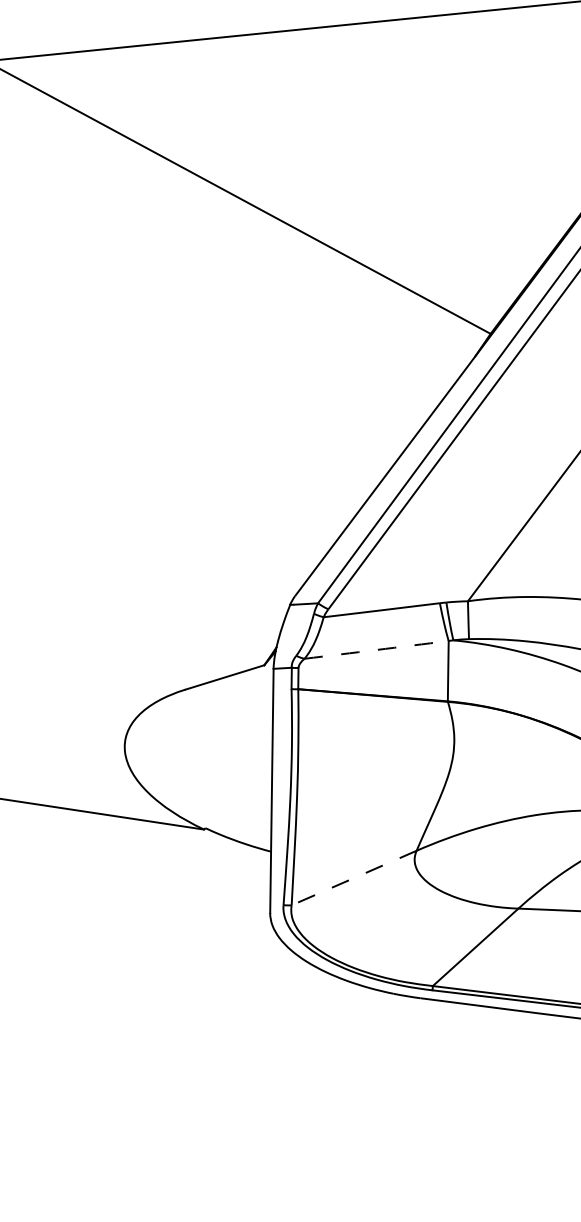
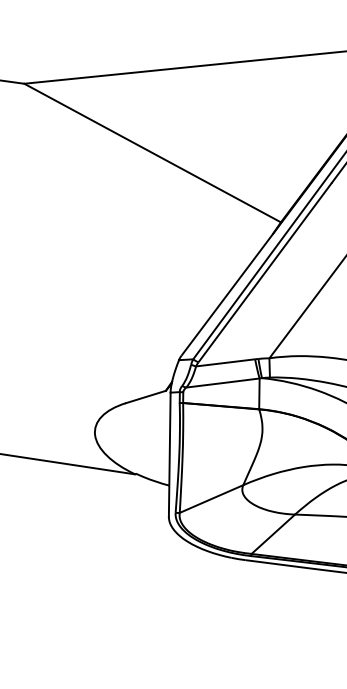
arc: (375, 650) -> (222, 383), dashed -> solid
line: (354, 878) -> (211, 499), dashed -> solid

